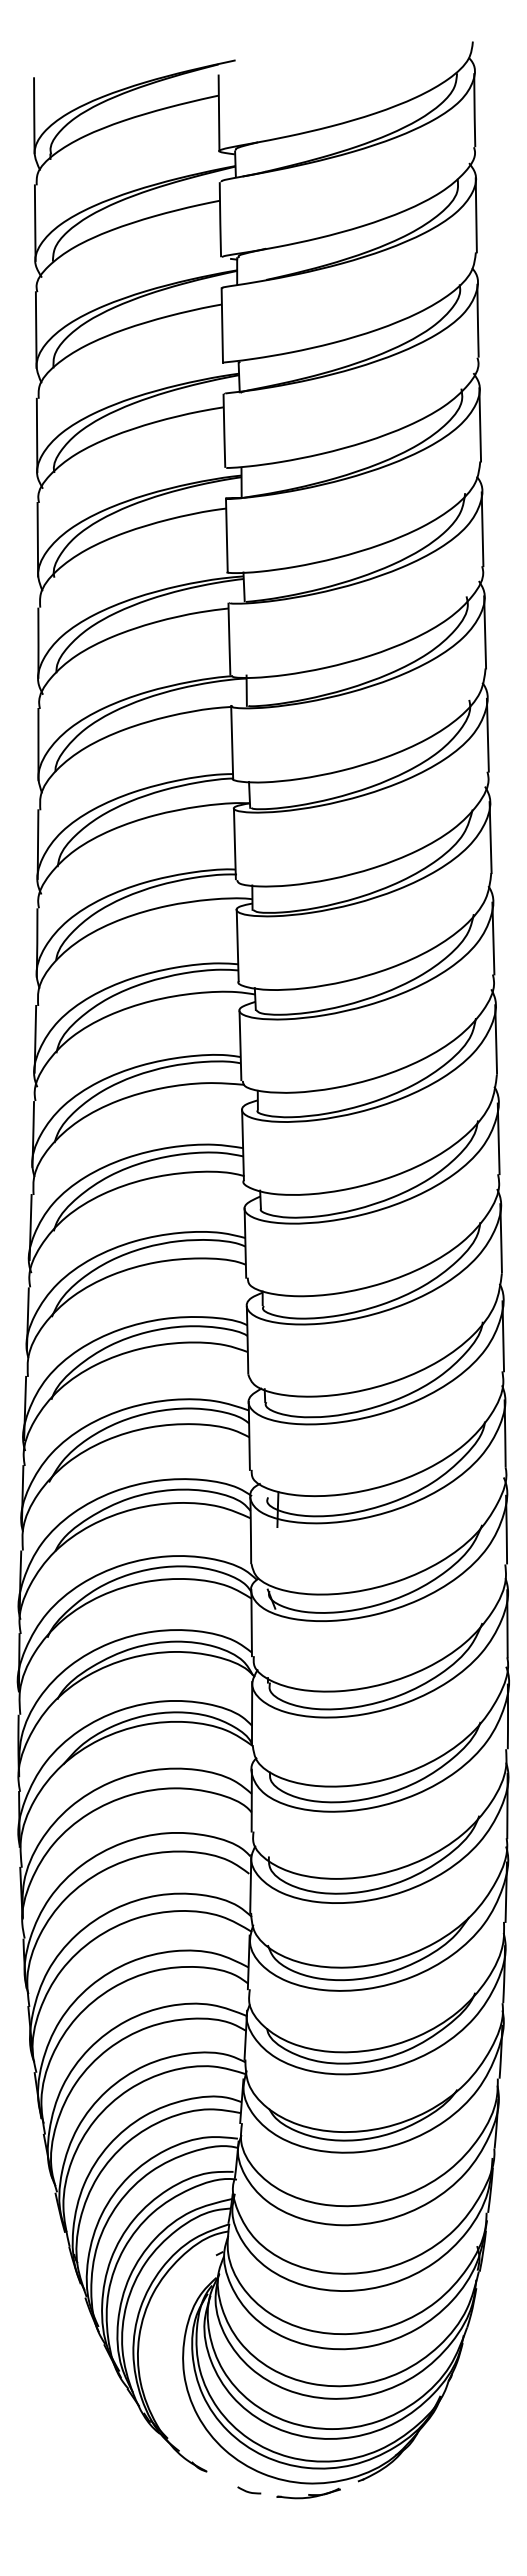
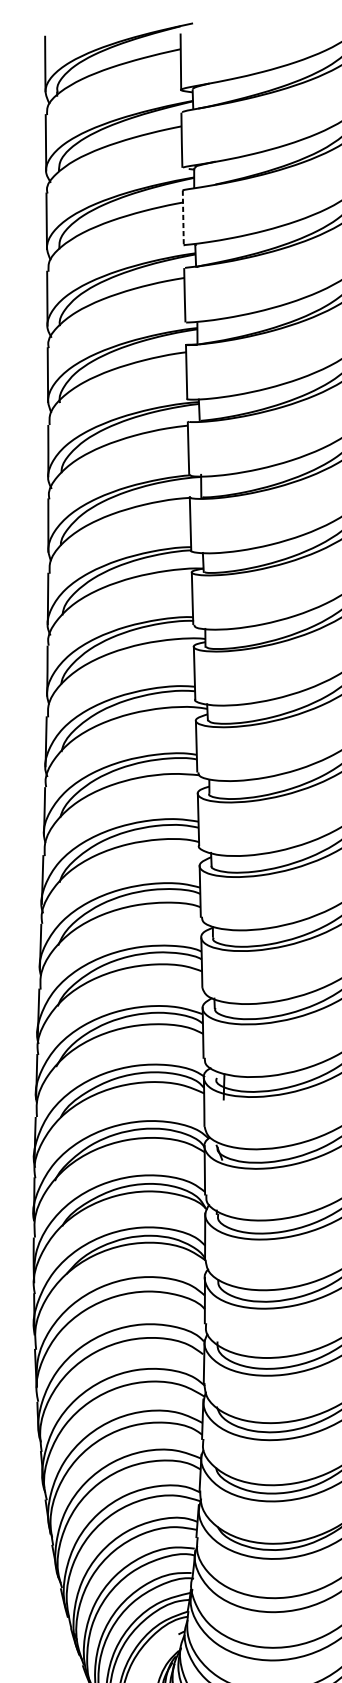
line: (222, 326) -> (183, 218), solid -> dashed

